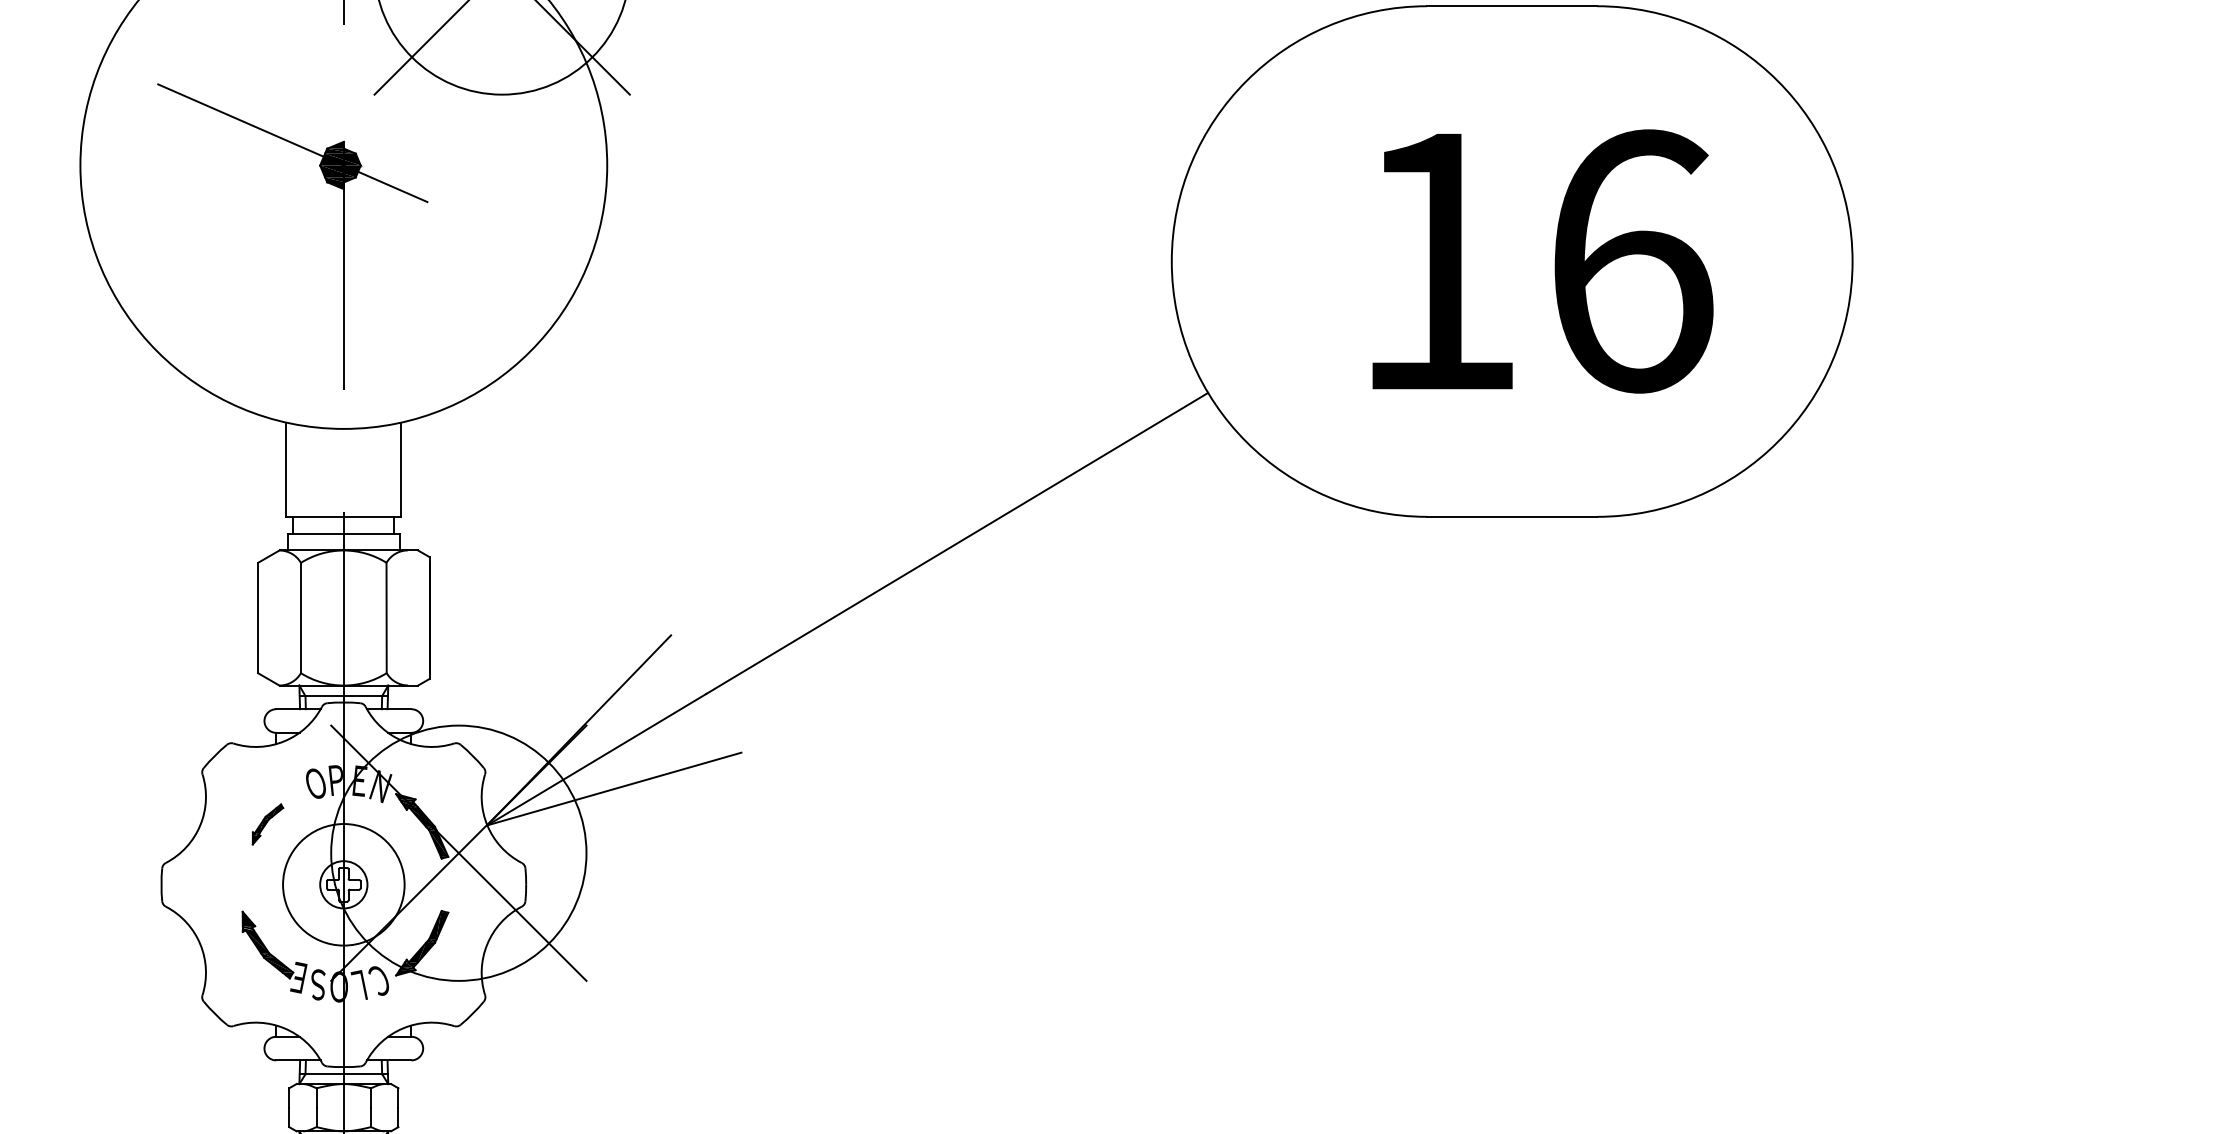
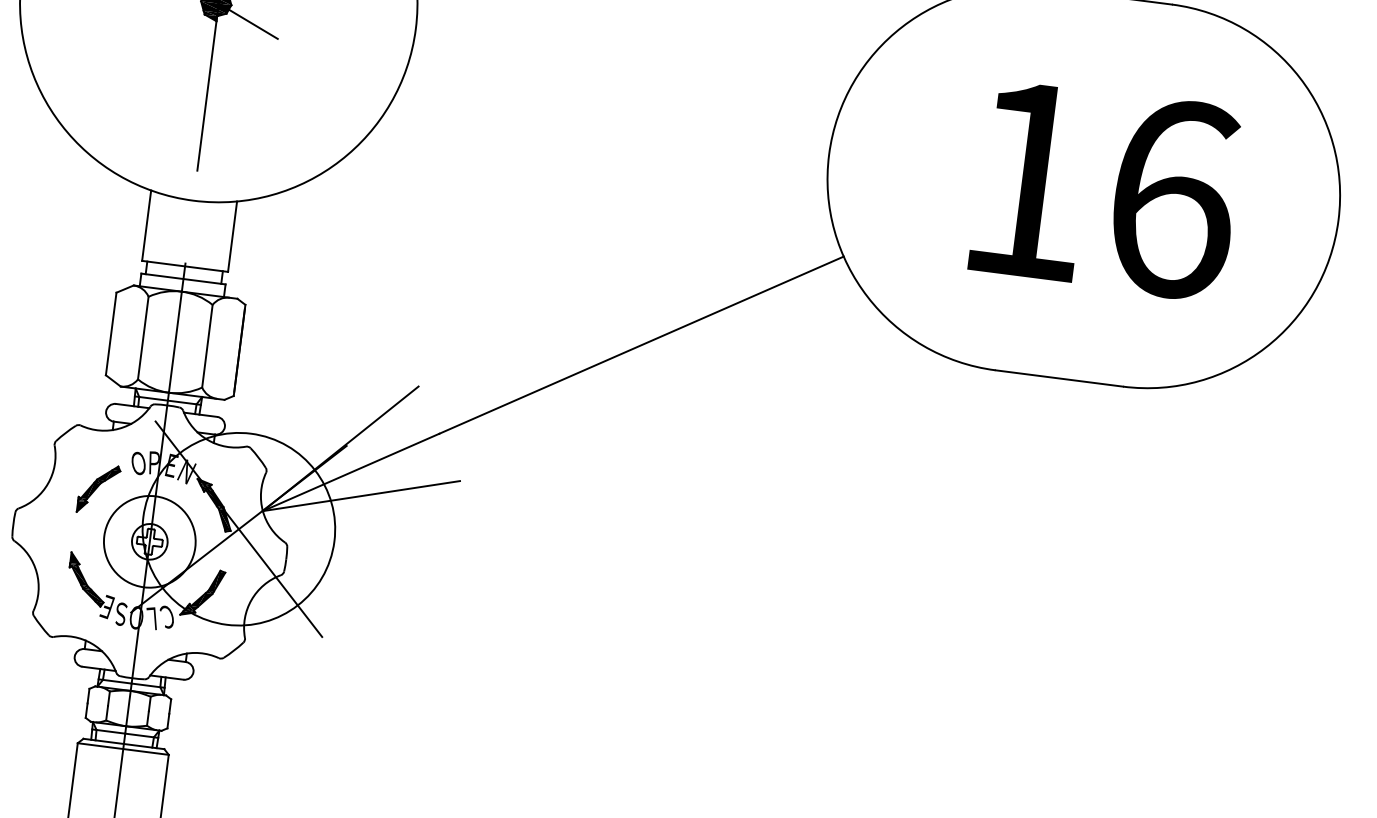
part: (267, 824) -> (98, 489), size x1.67

